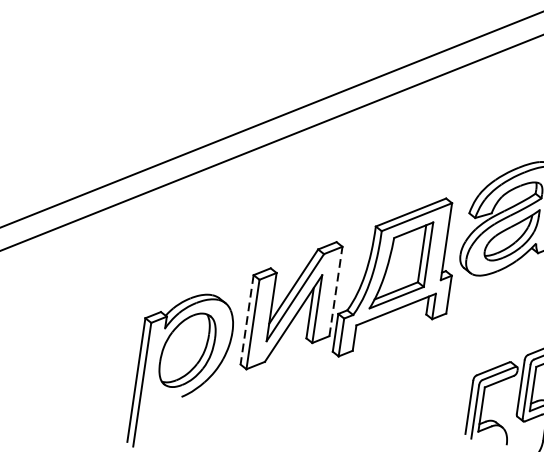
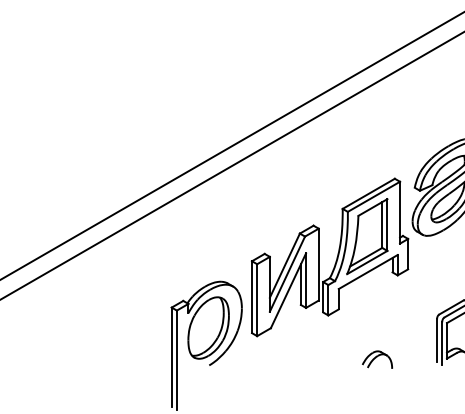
line: (335, 291) -> (318, 264), dashed -> solid
line: (247, 320) -> (252, 297), dashed -> solid
part: (391, 420) -> (377, 359), added

